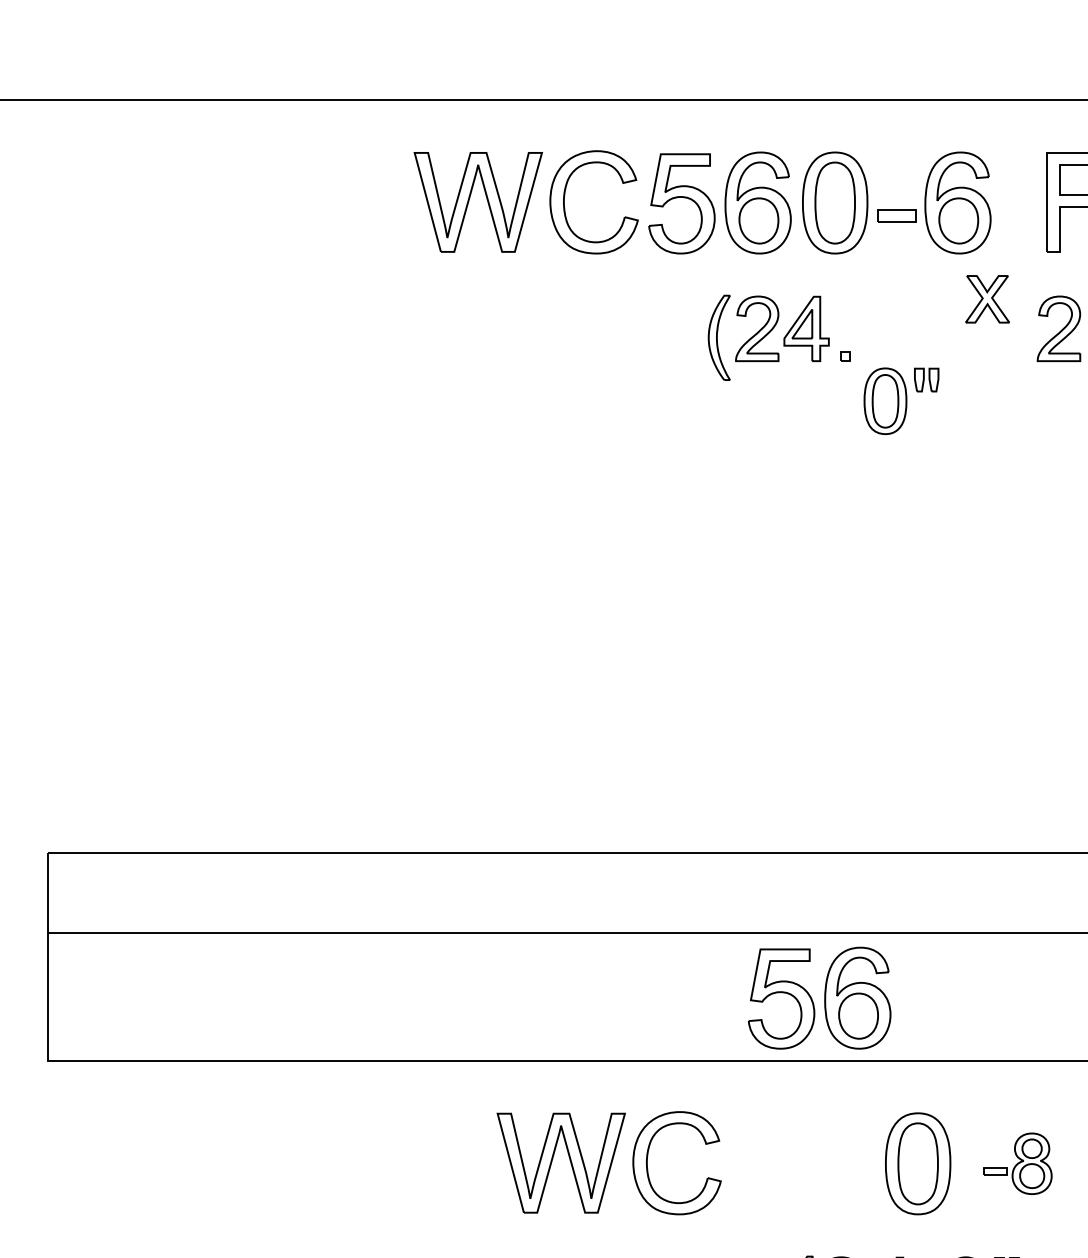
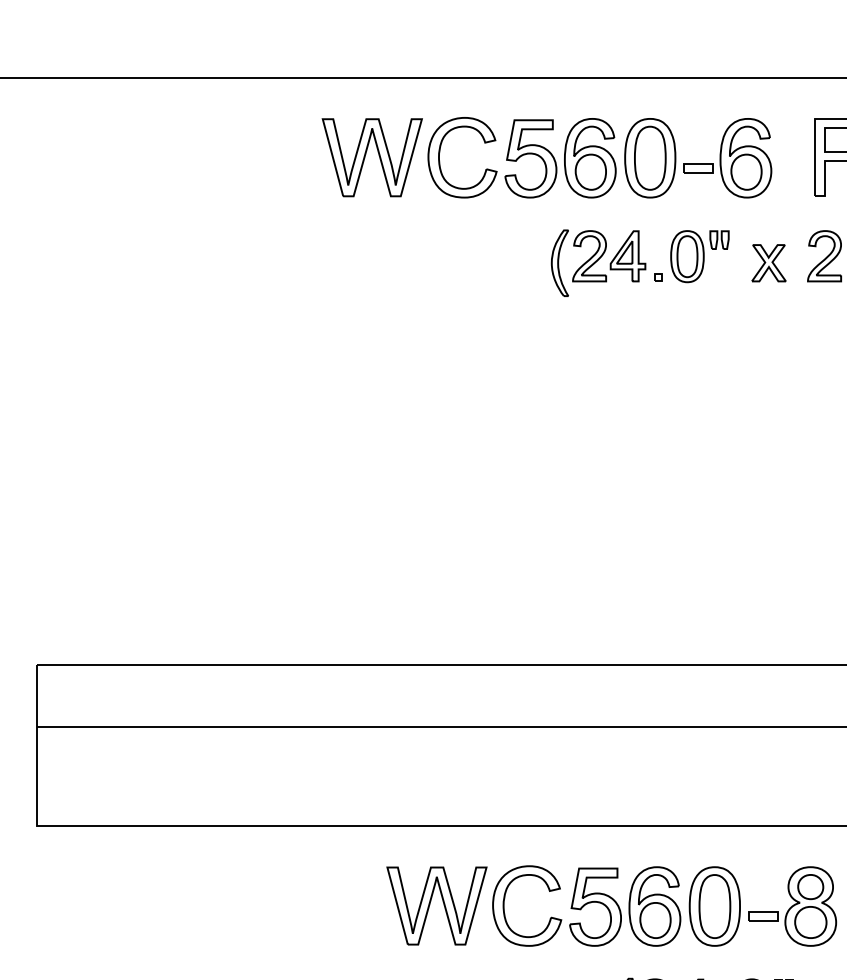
part: (986, 299) -> (768, 263), moved
part: (900, 401) -> (699, 256), moved
part: (820, 998) -> (625, 906), moved
part: (1017, 1163) -> (792, 906), size x1.67

